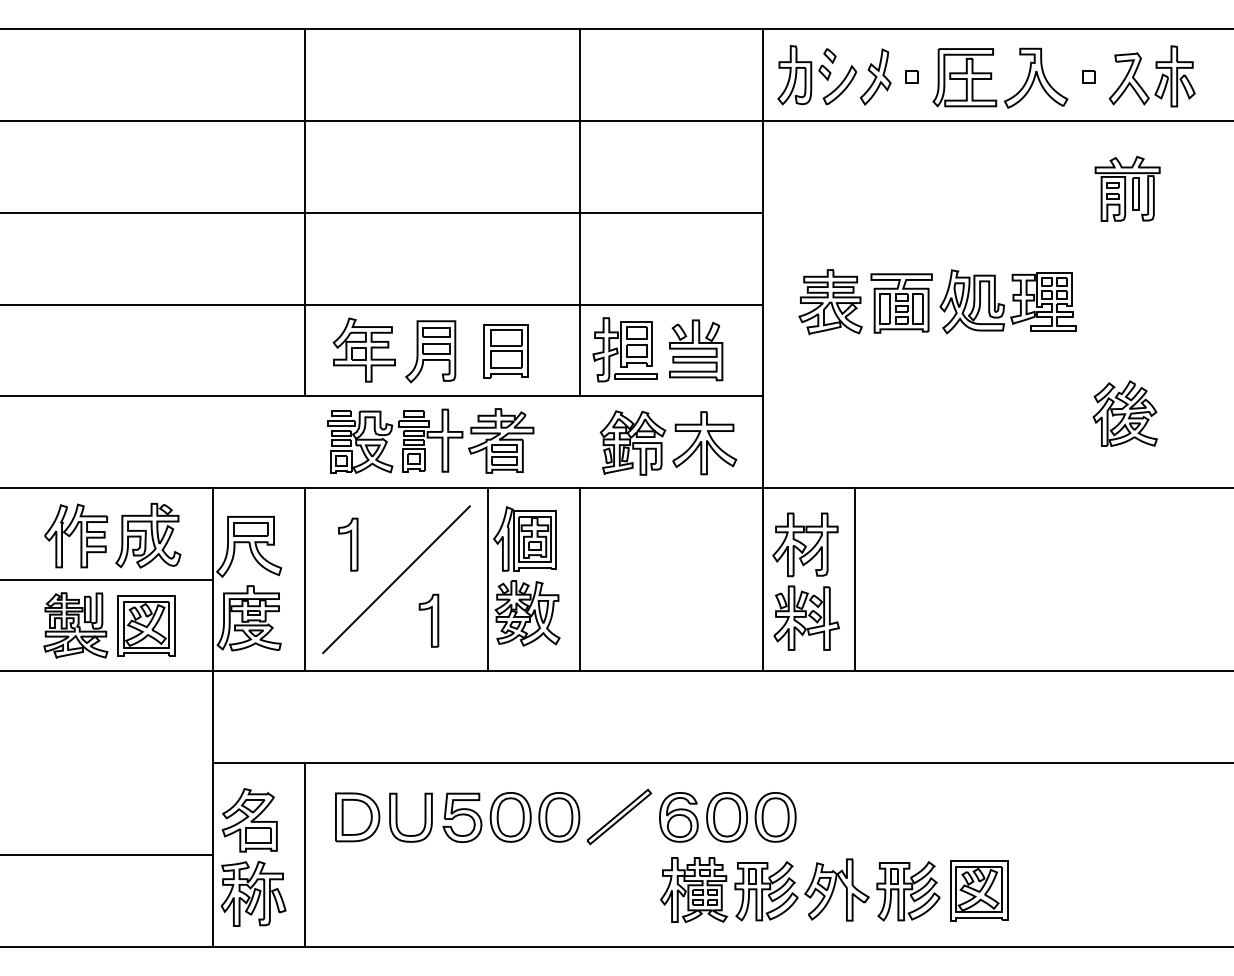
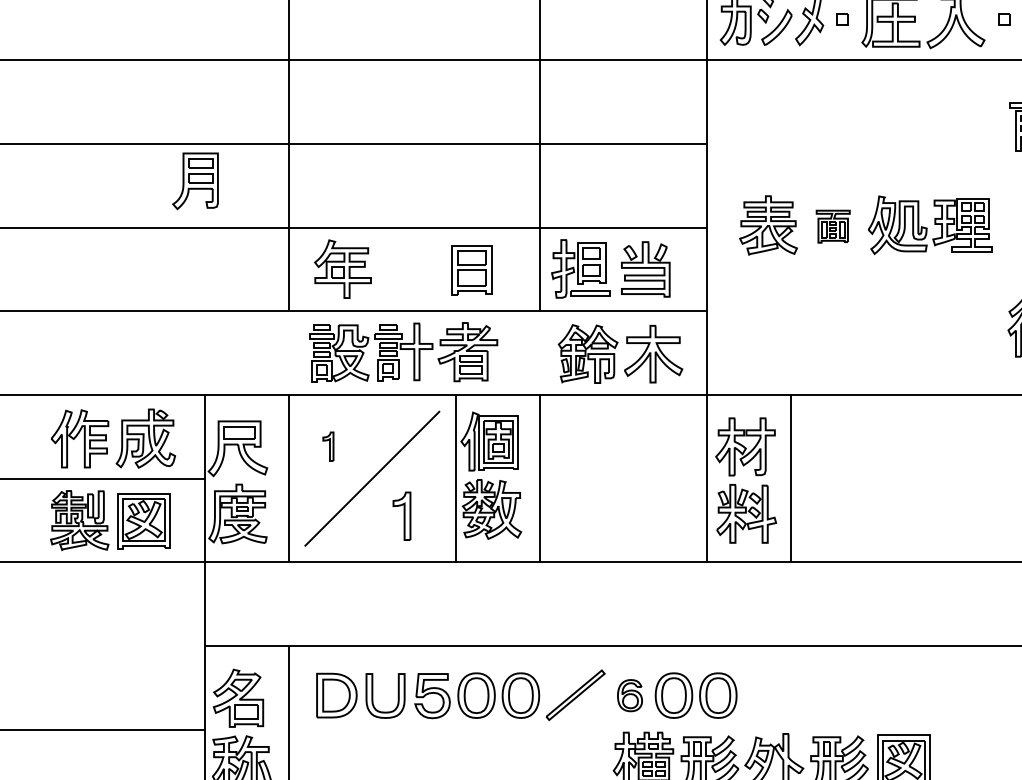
part: (901, 303) -> (833, 226), size x0.6
part: (430, 351) -> (195, 181), moved
part: (348, 544) -> (328, 446), size x0.6
part: (678, 817) -> (629, 695), size x0.7

